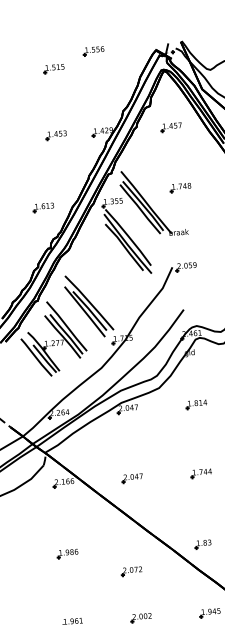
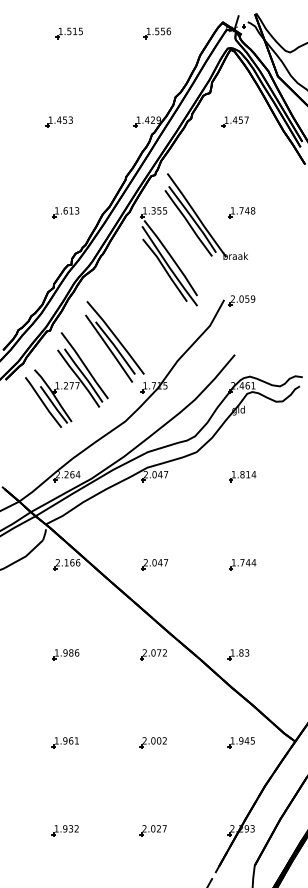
part: (92, 51) -> (156, 33), moved
part: (53, 69) -> (68, 33), moved
part: (55, 135) -> (58, 121), moved
part: (180, 187) -> (241, 212), moved
part: (131, 571) -> (153, 654), moved

